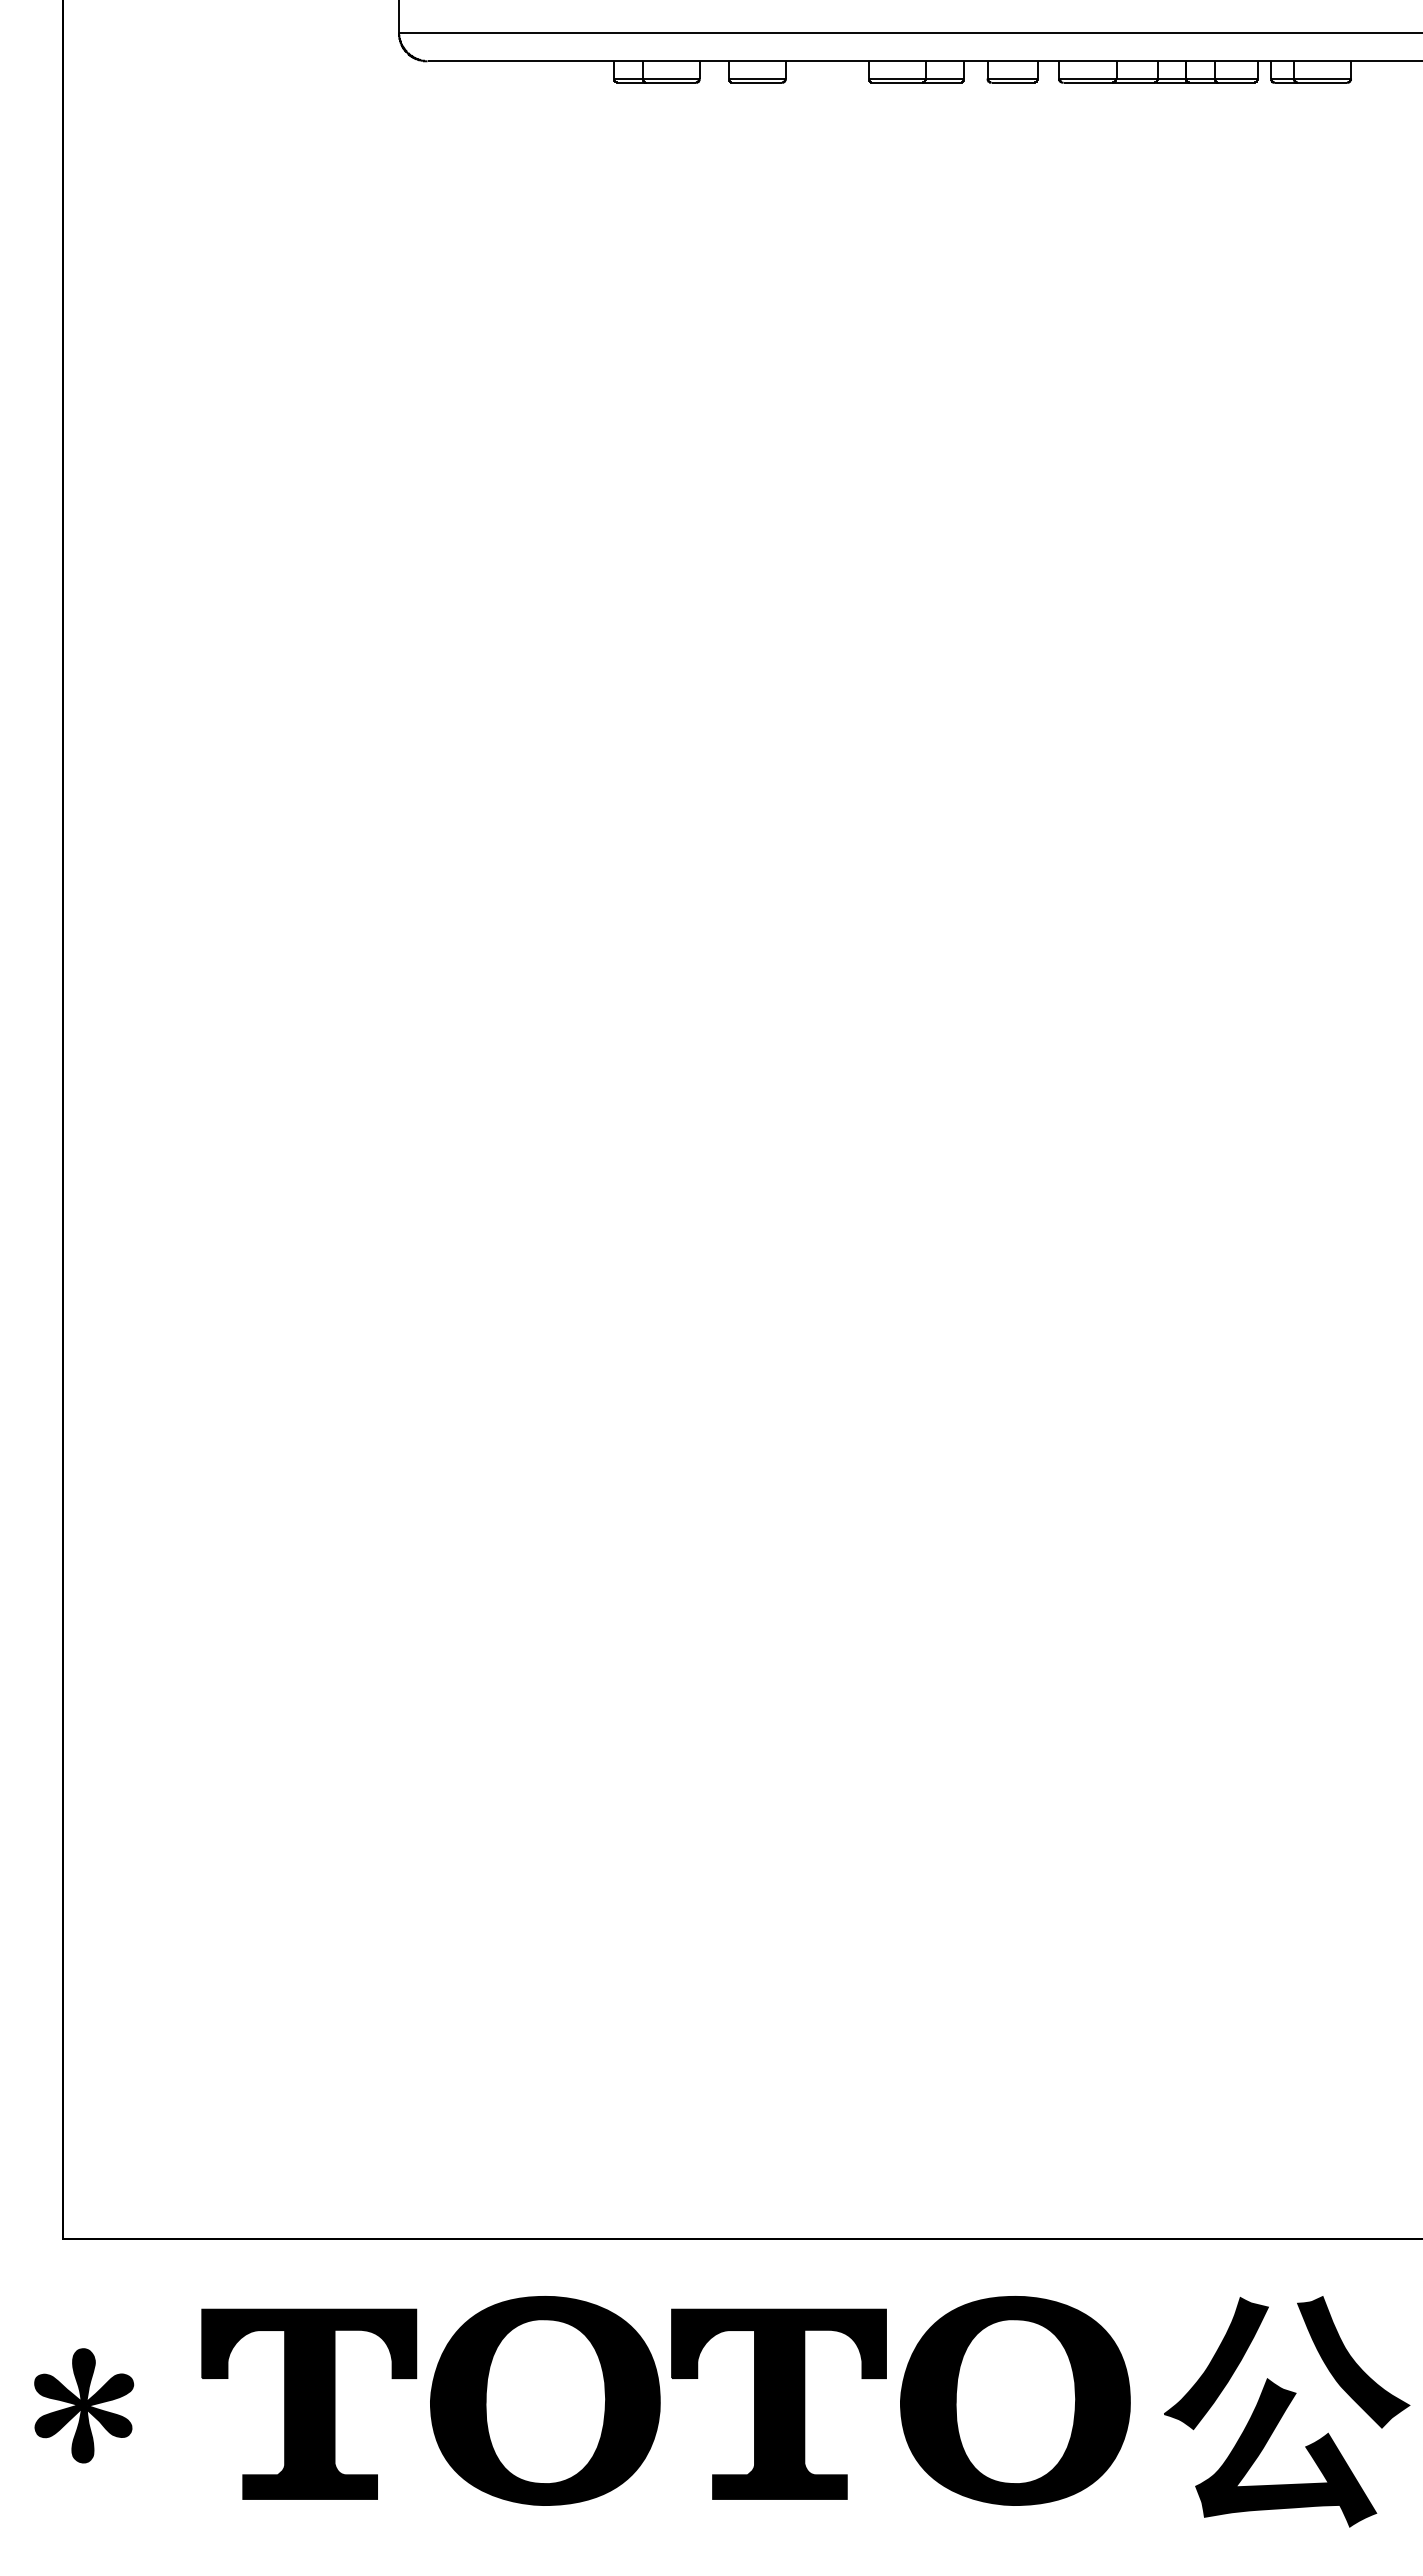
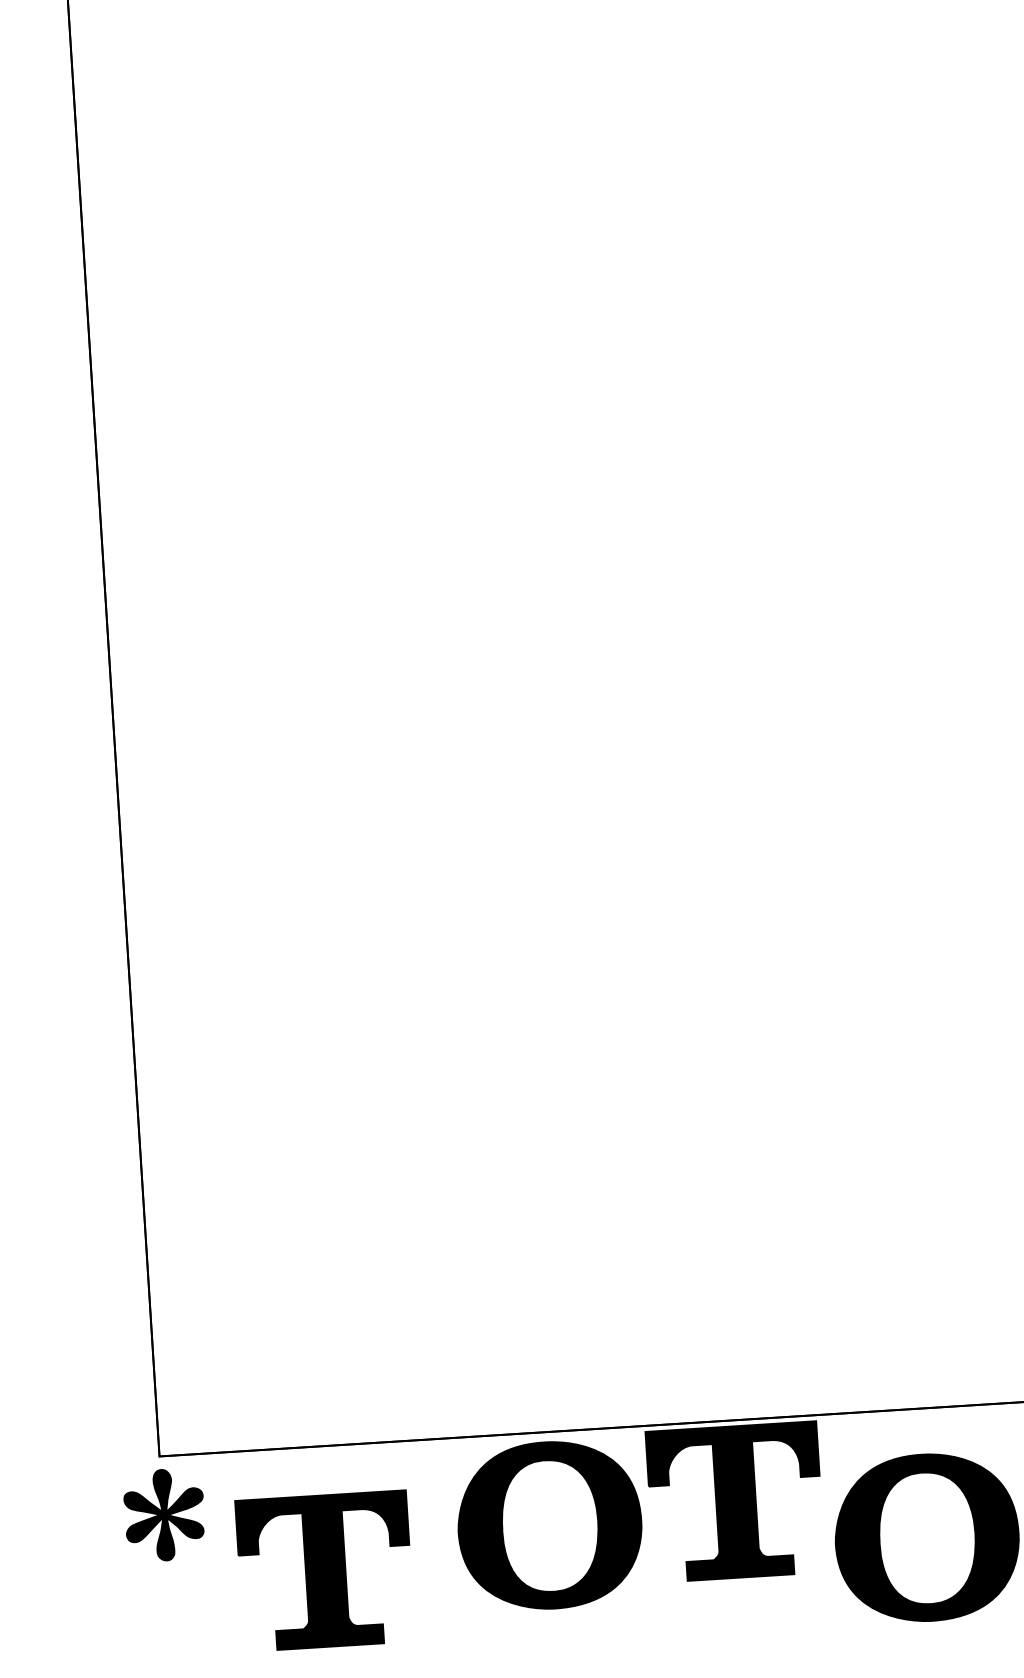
part: (545, 2400) -> (549, 1525), moved
part: (309, 2403) -> (325, 1570), moved
part: (778, 2403) -> (735, 1501), moved
part: (84, 2405) -> (164, 1514), moved

